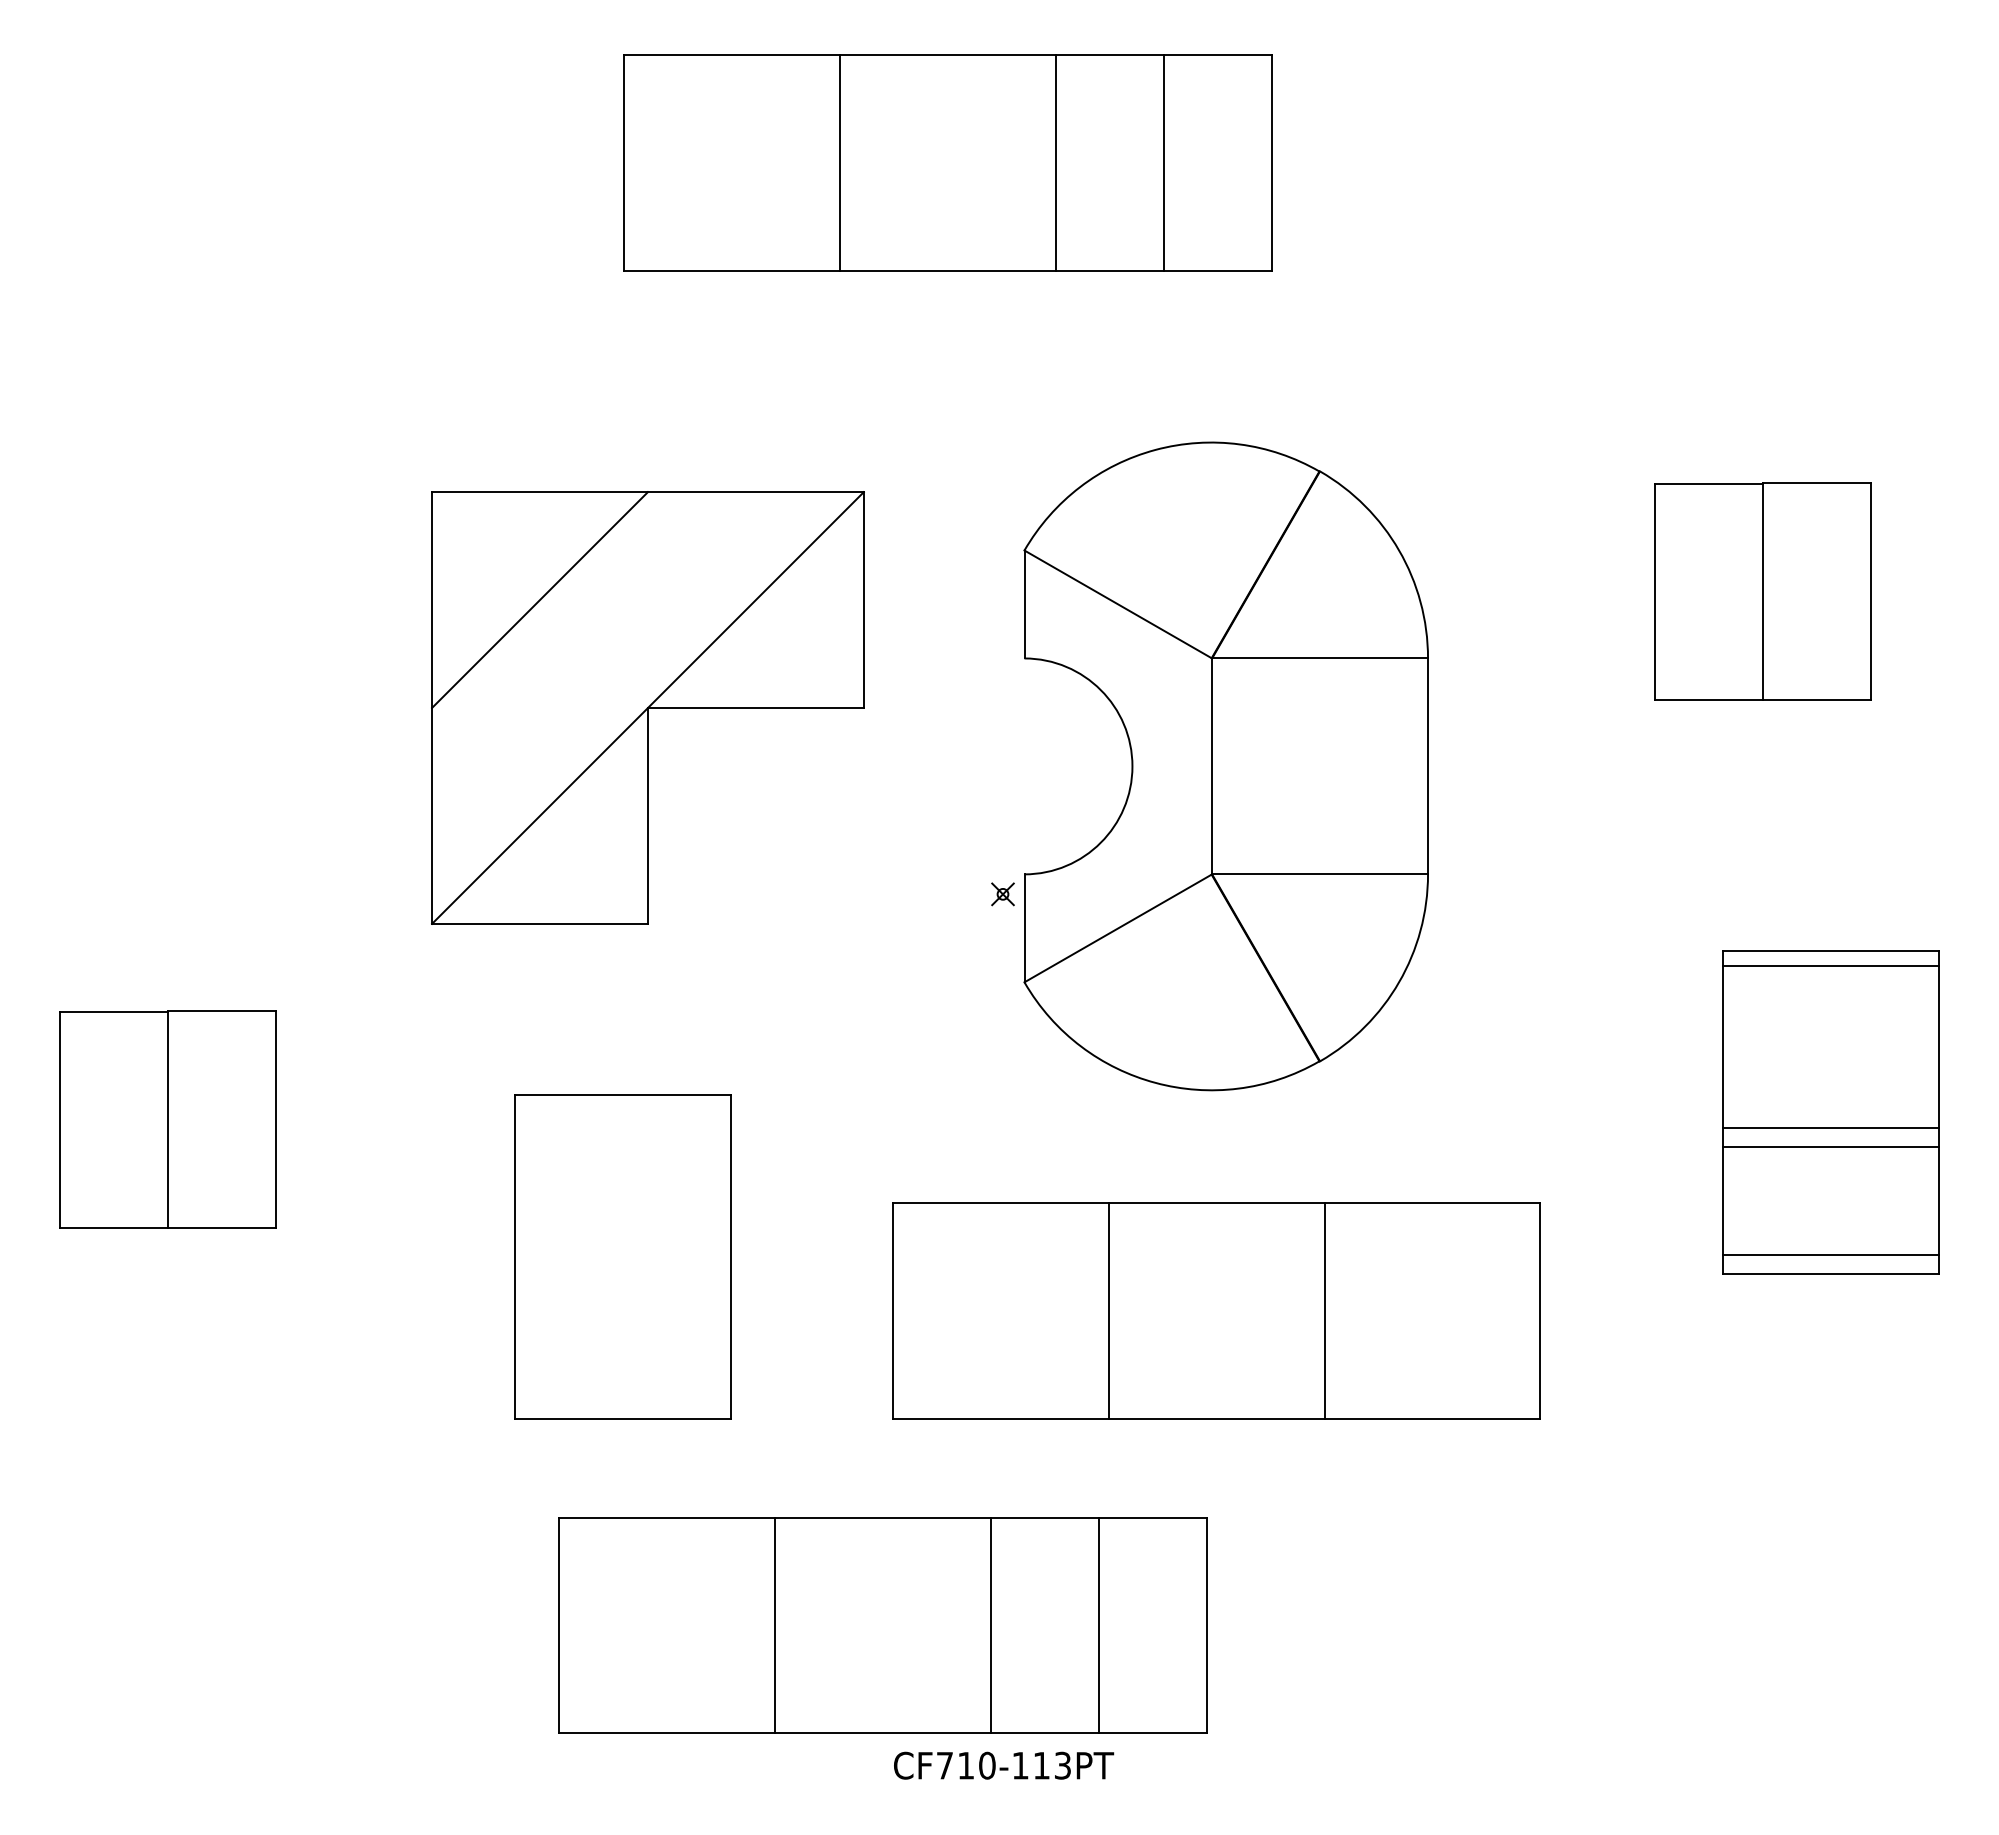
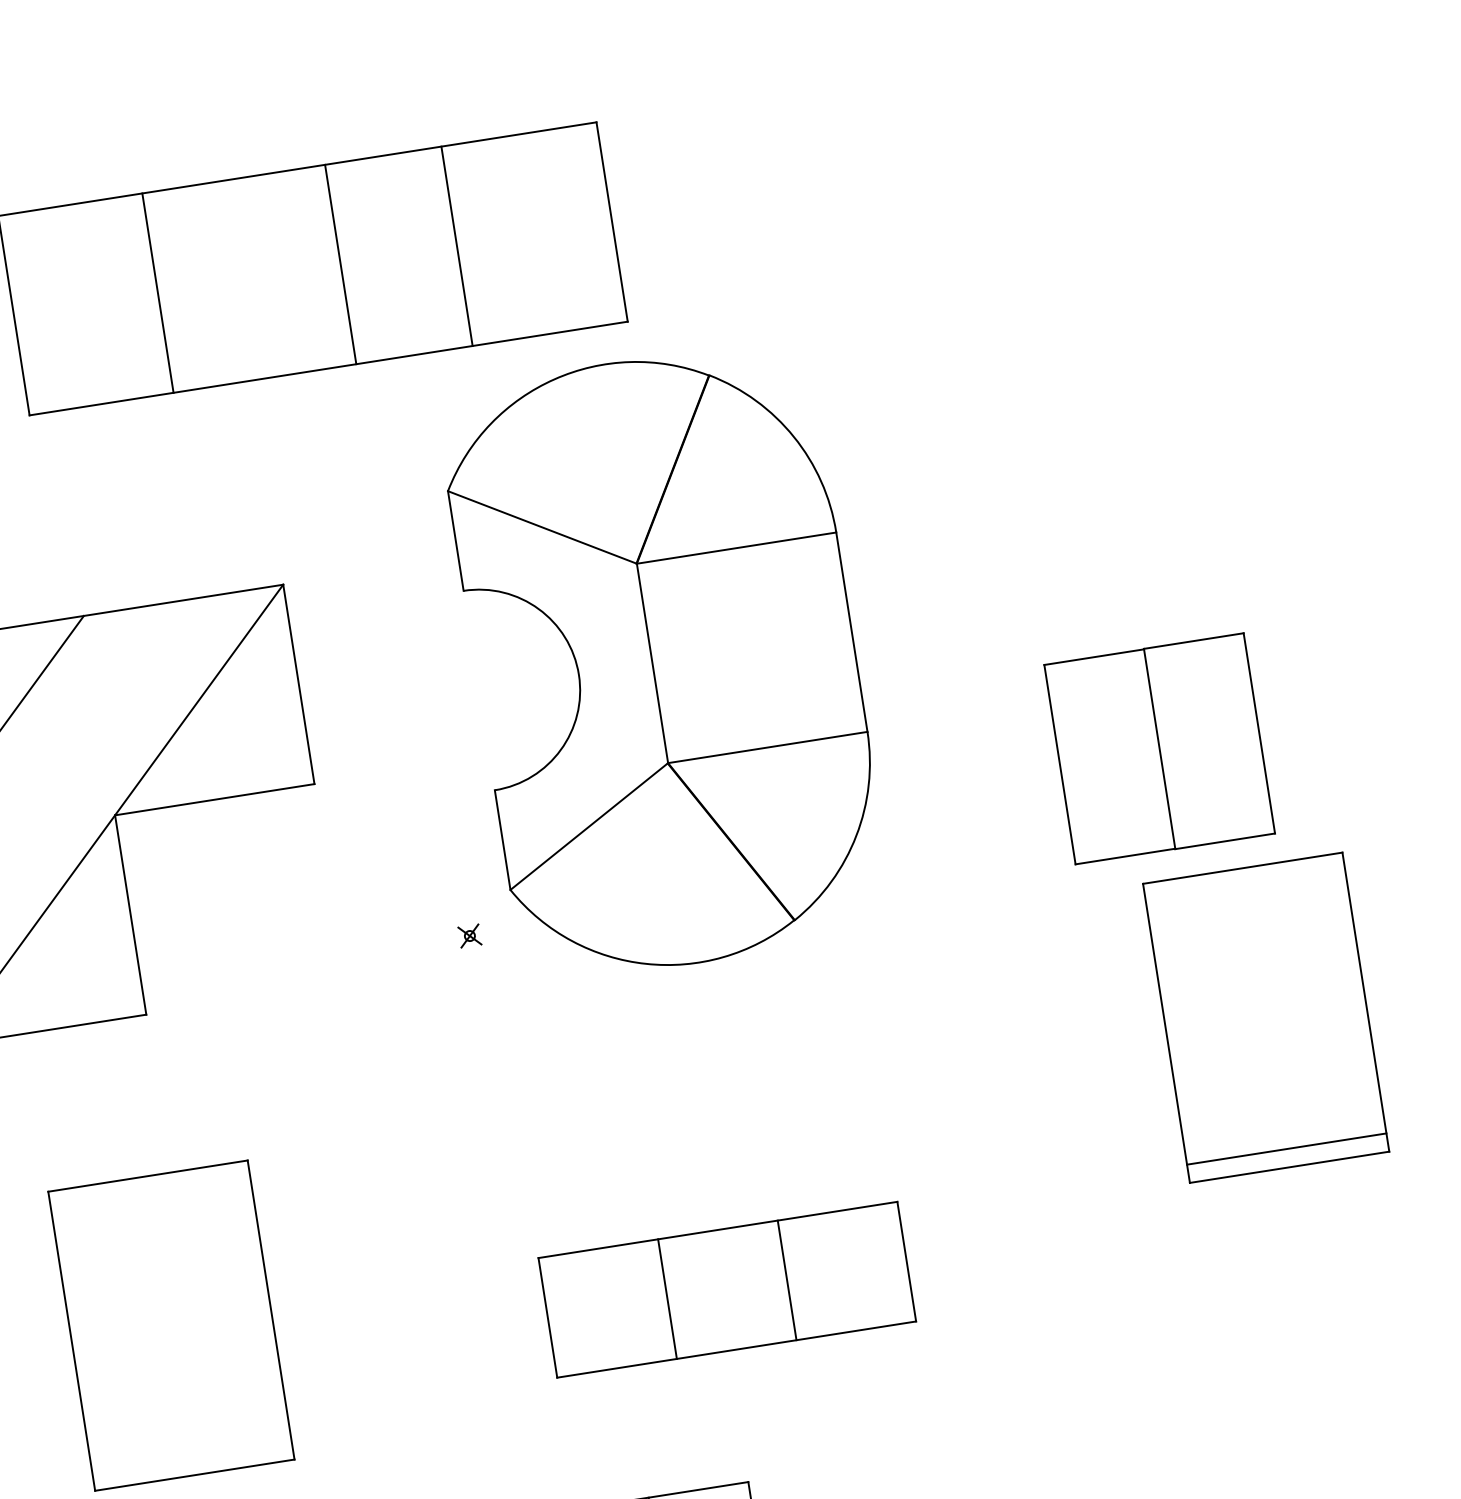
line: (839, 163) -> (157, 293), moved
line: (1055, 163) -> (340, 264), moved
line: (1163, 163) -> (457, 246), moved
part: (1762, 591) -> (1159, 748), moved
part: (1225, 766) -> (664, 661), moved
line: (1831, 966) -> (1245, 882), removed
line: (1831, 1127) -> (1268, 1031), removed
line: (1831, 1146) -> (1271, 1049), removed
part: (1216, 1310) -> (727, 1289), size x0.6

